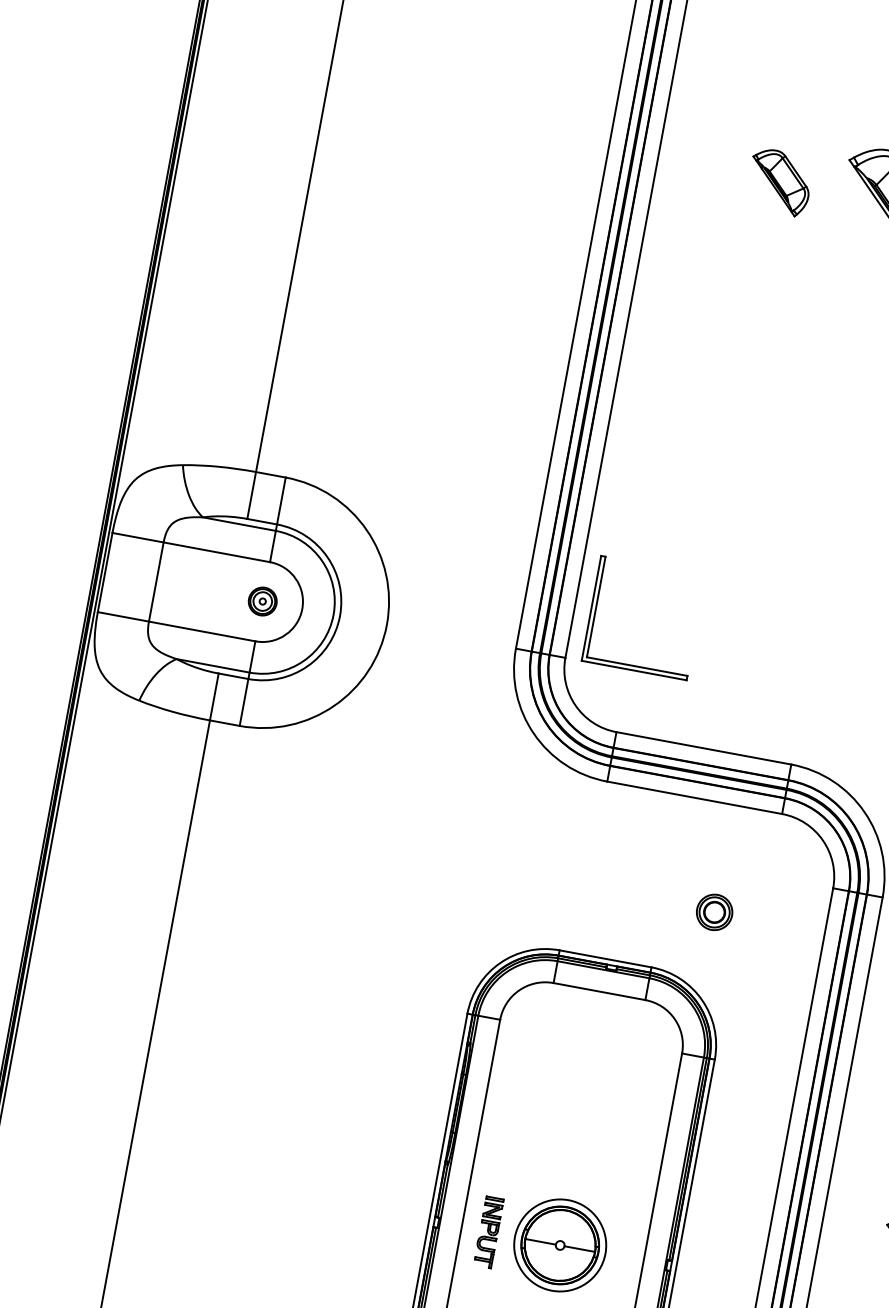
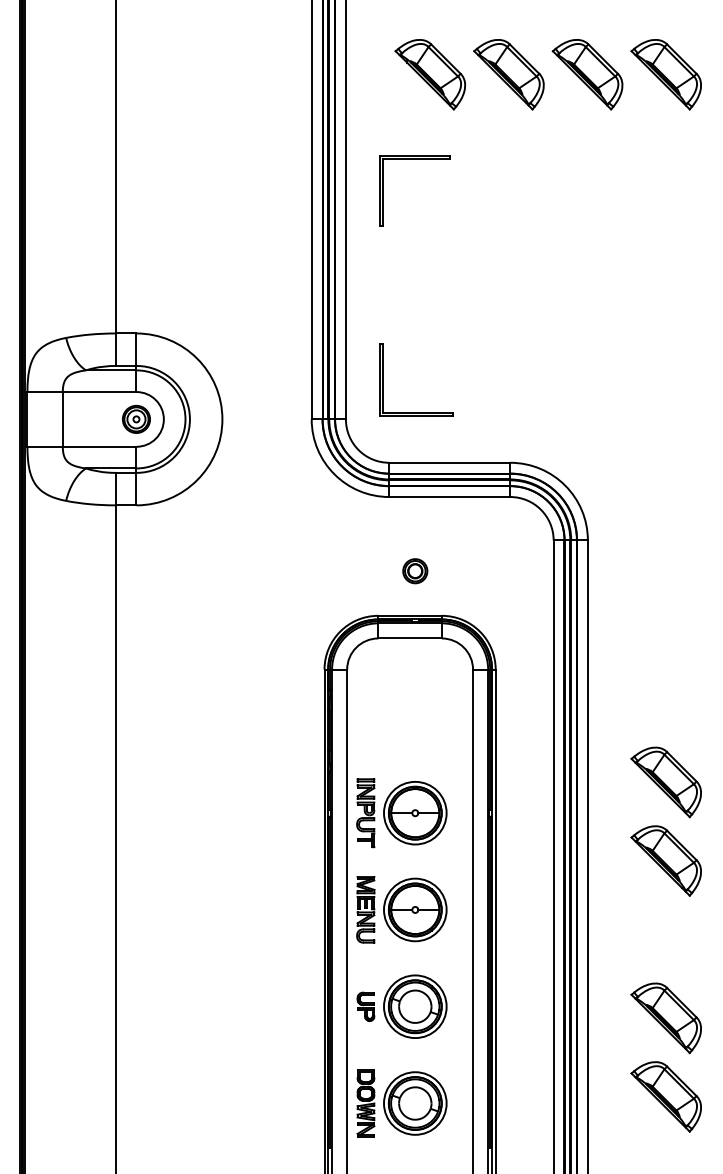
part: (780, 182) -> (430, 74), size x1.67
part: (734, 300) -> (414, 159), added
part: (263, 600) -> (136, 418), size x1.43
part: (596, 608) -> (383, 379), moved
part: (714, 912) -> (415, 571), moved
part: (488, 1232) -> (365, 813), size x1.43

